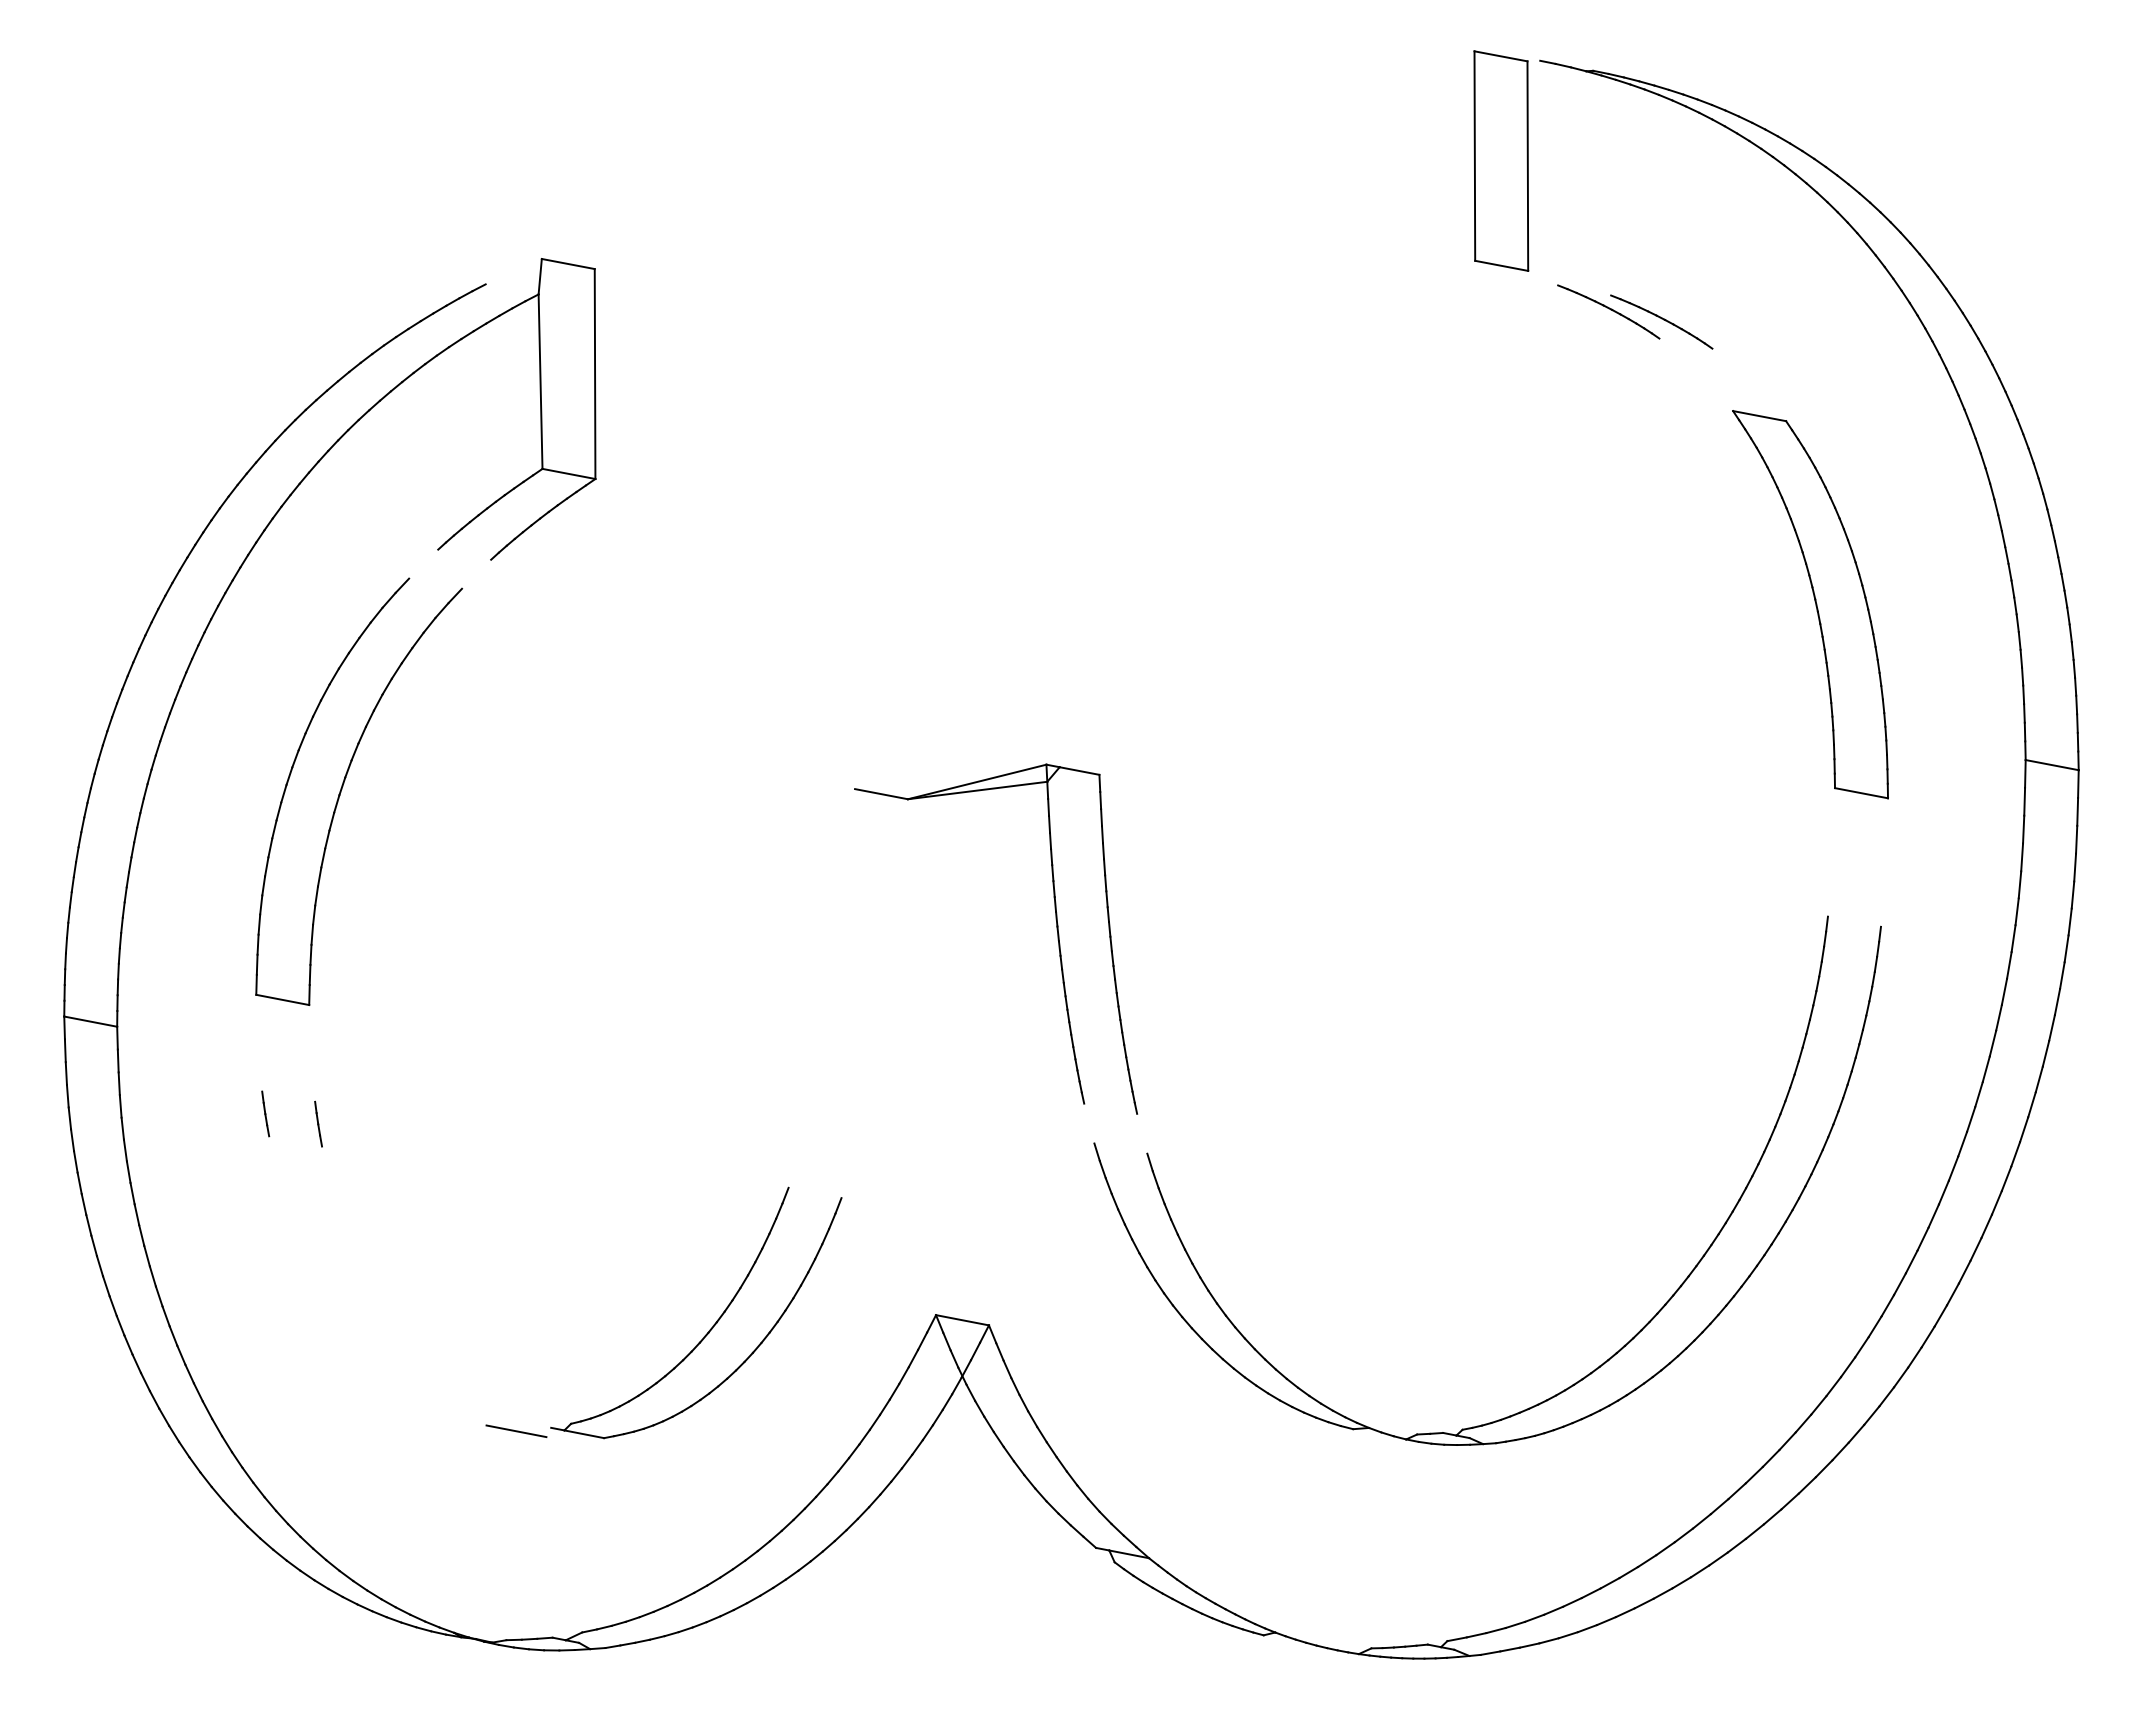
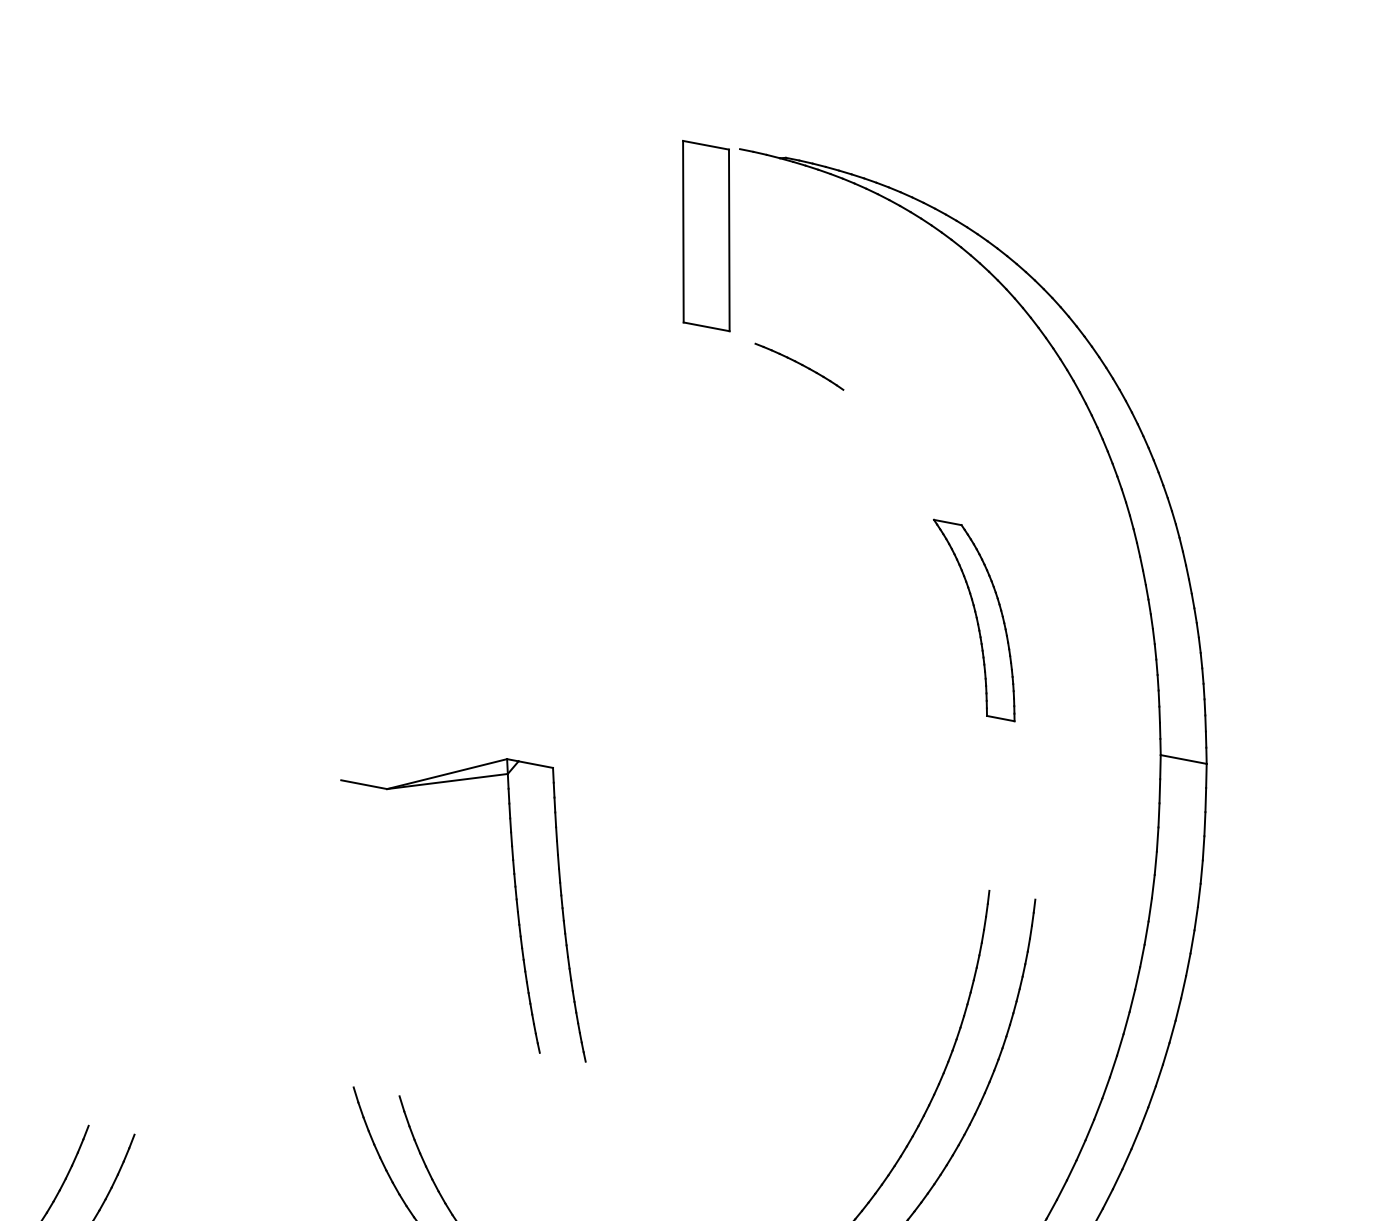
part: (1661, 321) -> (845, 375), removed
part: (1810, 604) -> (974, 620), size x0.6
part: (1056, 929) -> (515, 901), moved

